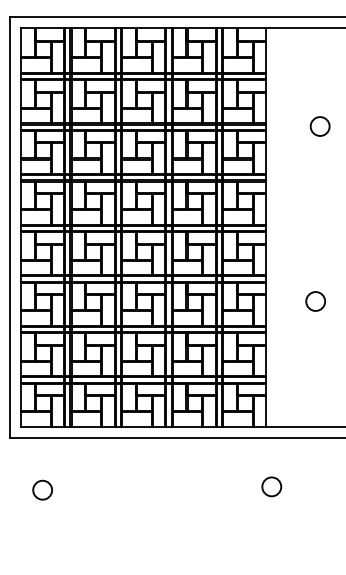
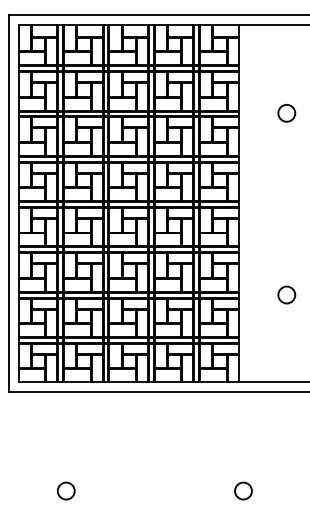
circle: (315, 300) -> (286, 294), moved
circle: (271, 486) -> (243, 490), moved
circle: (42, 489) -> (66, 490), moved

